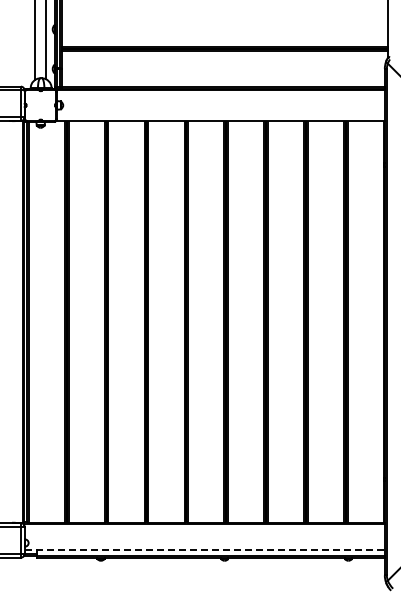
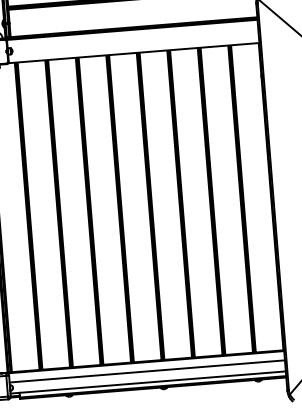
line: (204, 535) -> (147, 371), added
line: (205, 550) -> (148, 382), dashed -> solid

